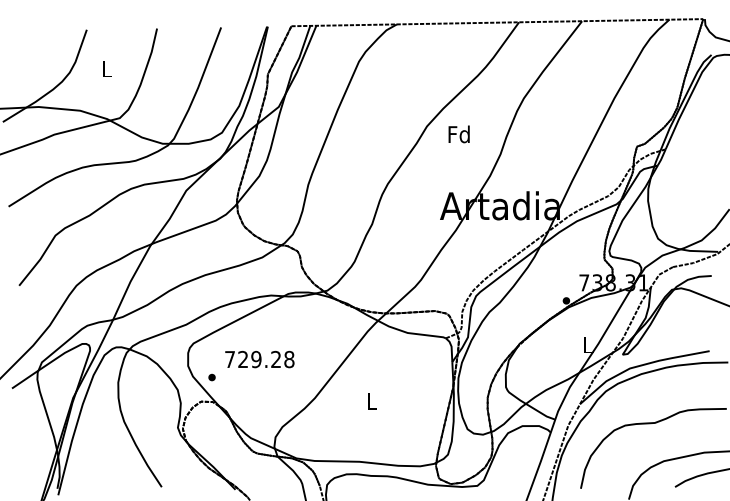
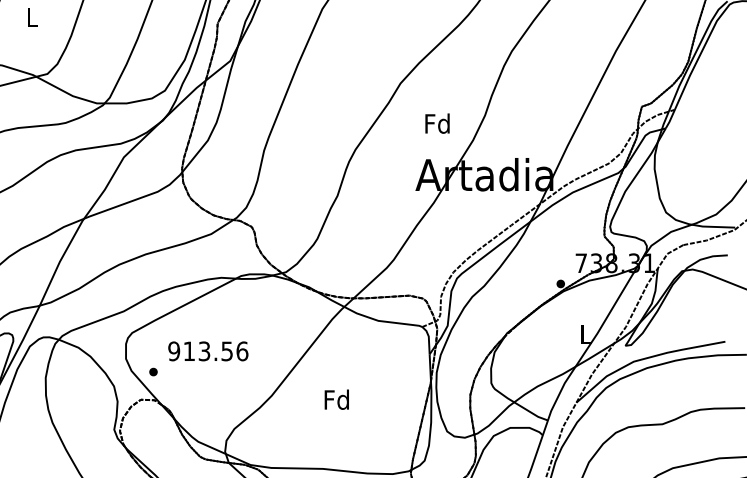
text: (458, 134) -> (436, 123), moved
text: (259, 359) -> (208, 351), 729.28 -> 913.56
text: (371, 401) -> (336, 399), L -> Fd

